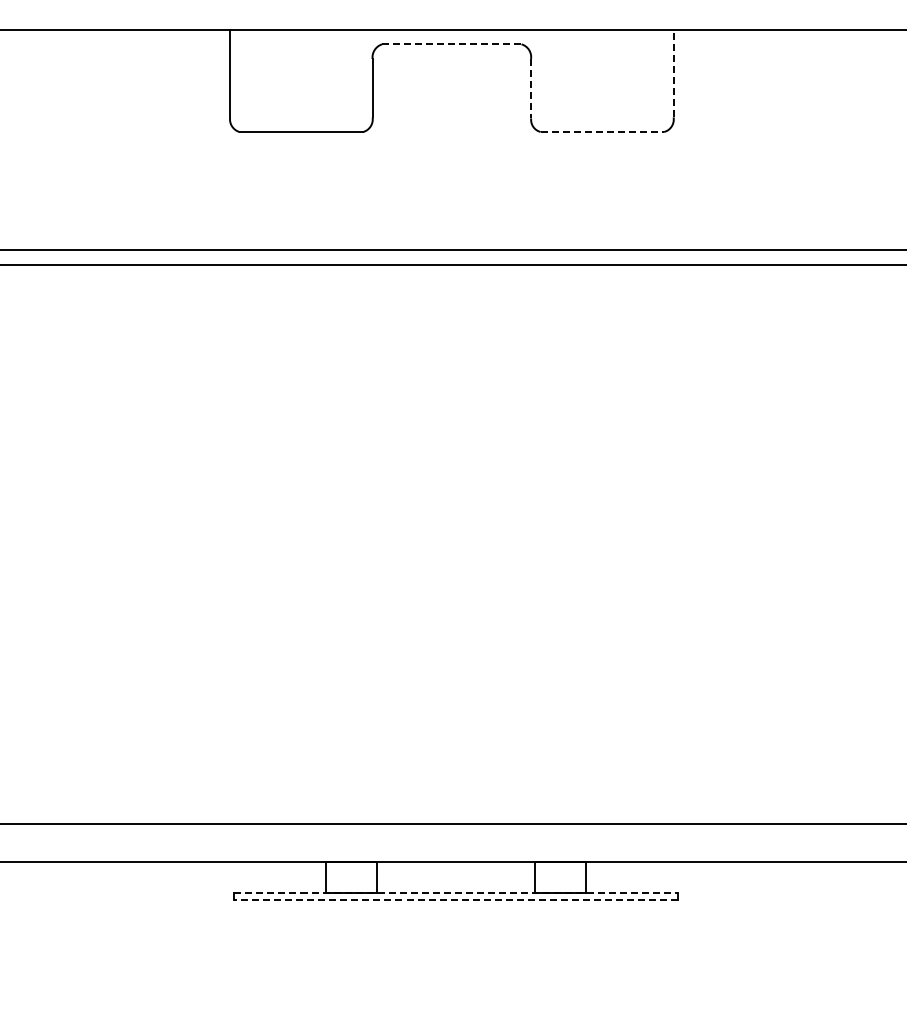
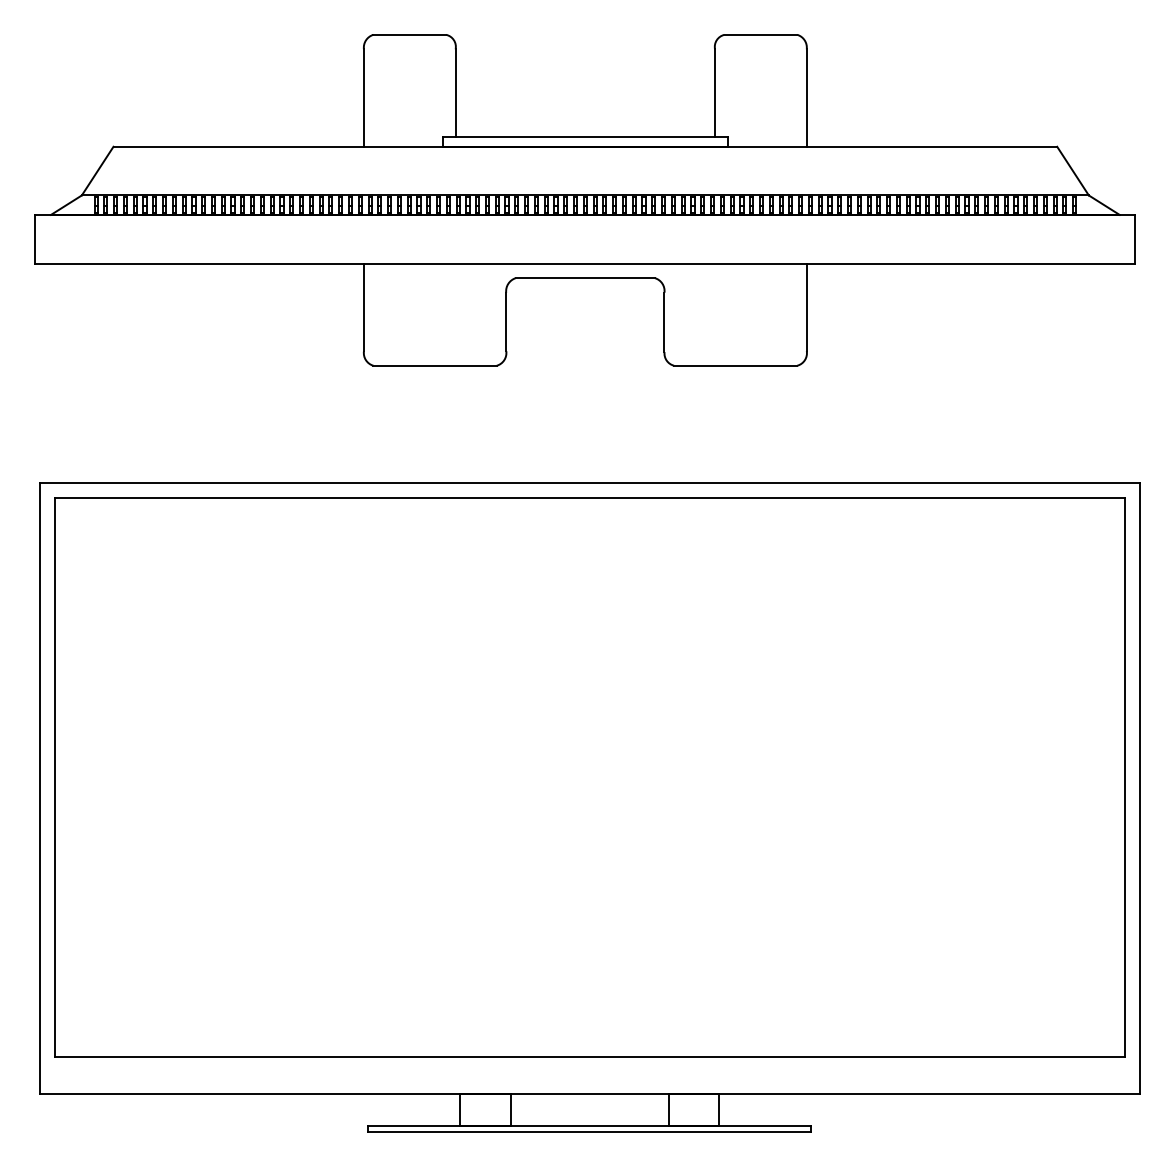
line: (451, 44) -> (585, 278), dashed -> solid
line: (673, 73) -> (806, 307), dashed -> solid
line: (531, 88) -> (664, 322), dashed -> solid
line: (602, 131) -> (735, 365), dashed -> solid
line: (457, 892) -> (590, 1125), dashed -> solid
line: (456, 899) -> (589, 1132), dashed -> solid

